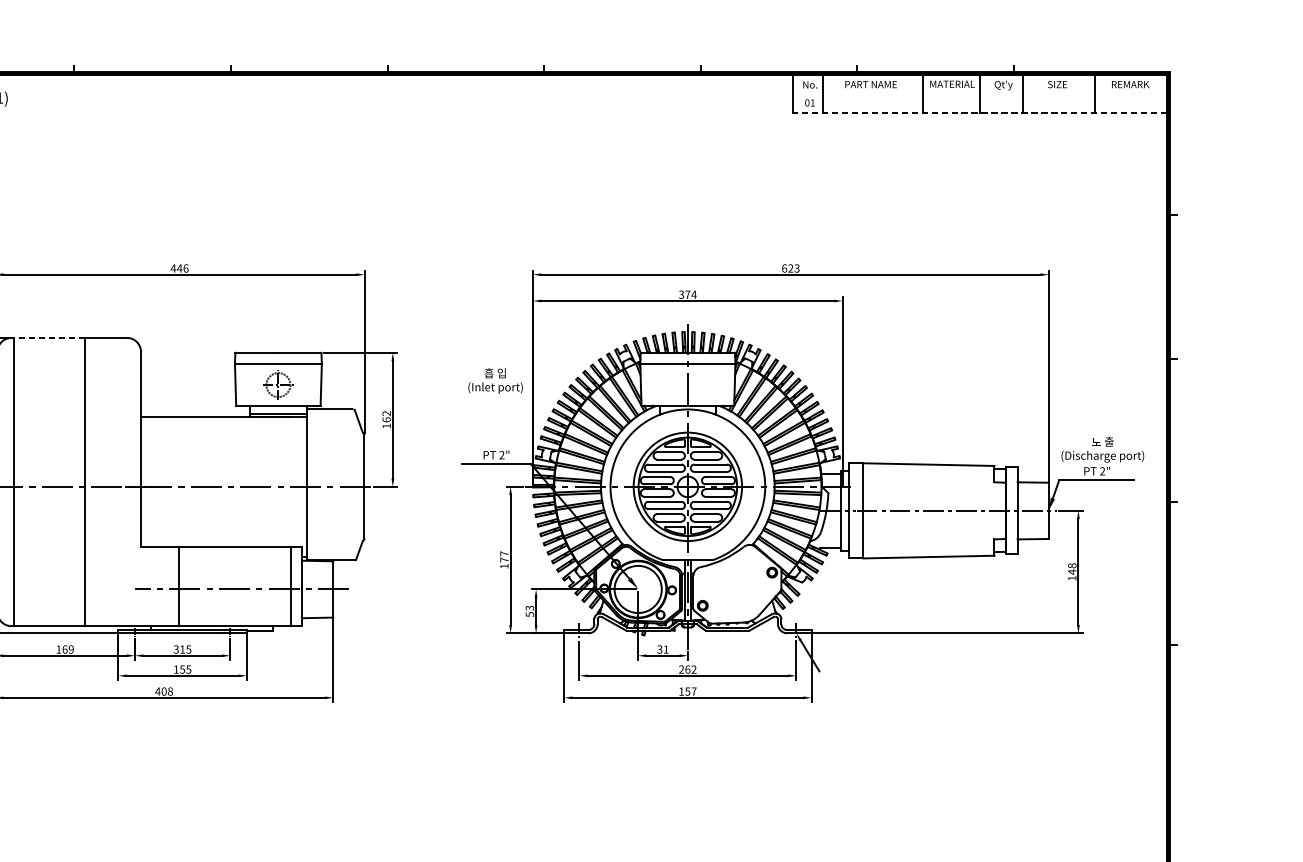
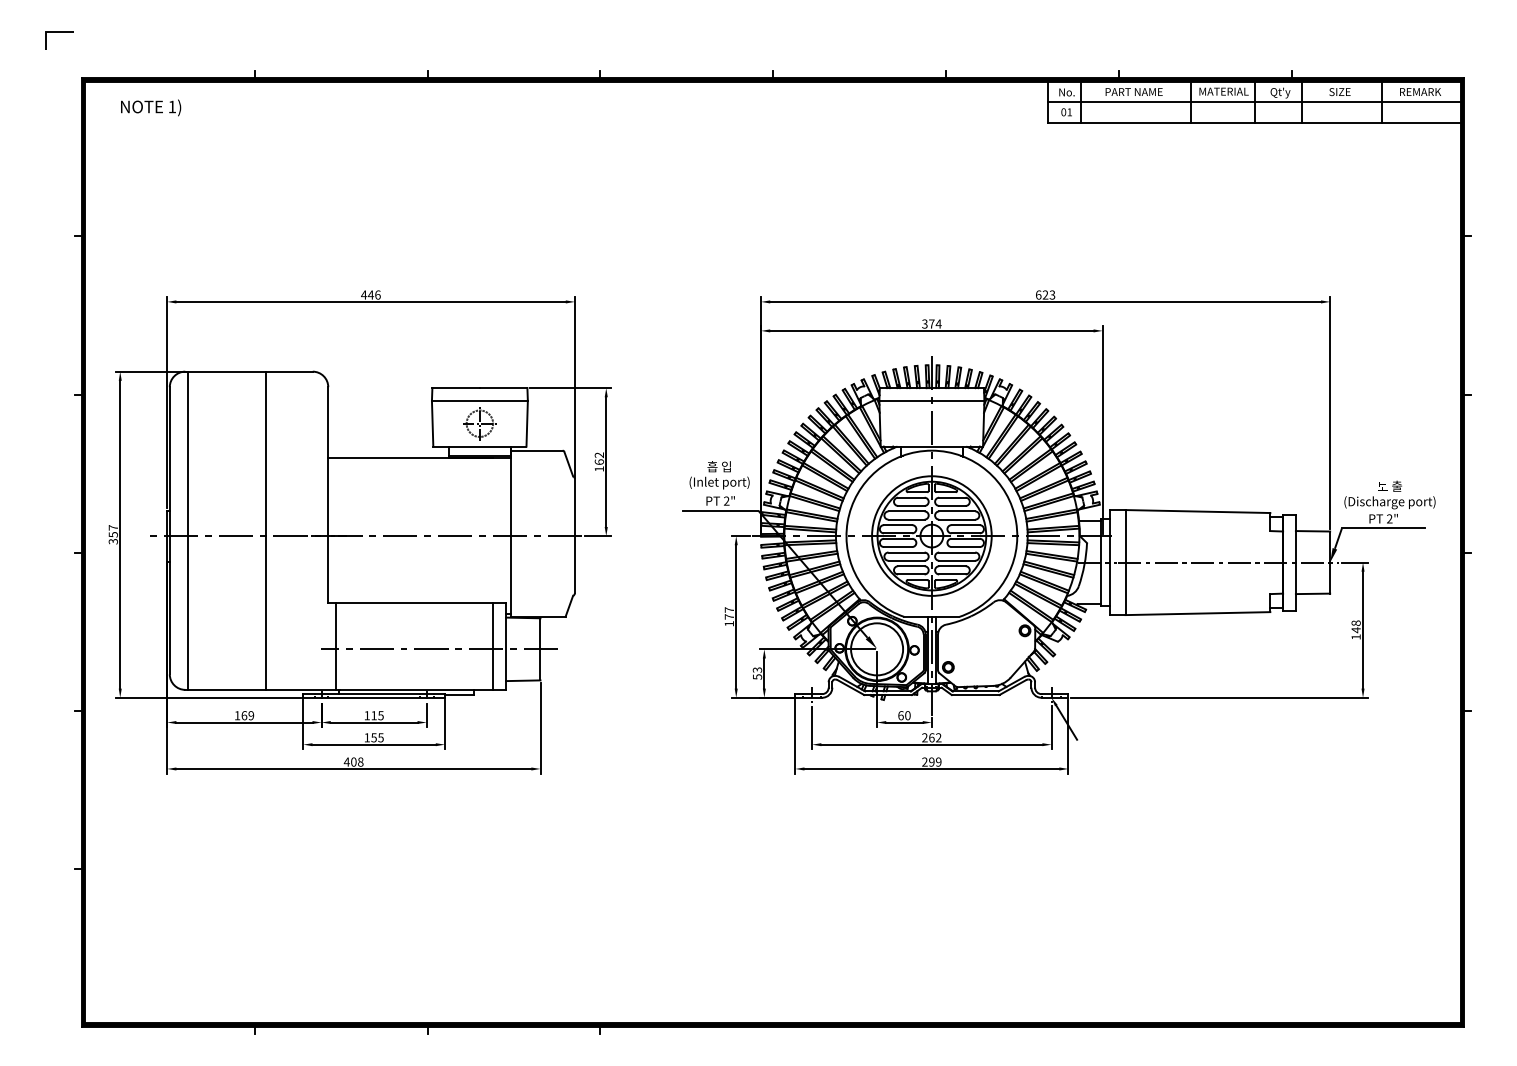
line: (980, 94) -> (1254, 102), added
line: (980, 113) -> (1254, 123), dashed -> solid
line: (48, 337) -> (226, 371), dashed -> solid
text: (495, 381) -> (719, 475), moved
line: (178, 585) -> (335, 645), moved
text: (175, 649) -> (366, 715), 315 -> 115
text: (663, 649) -> (904, 715), 31 -> 60
text: (687, 691) -> (931, 761), 157 -> 299

